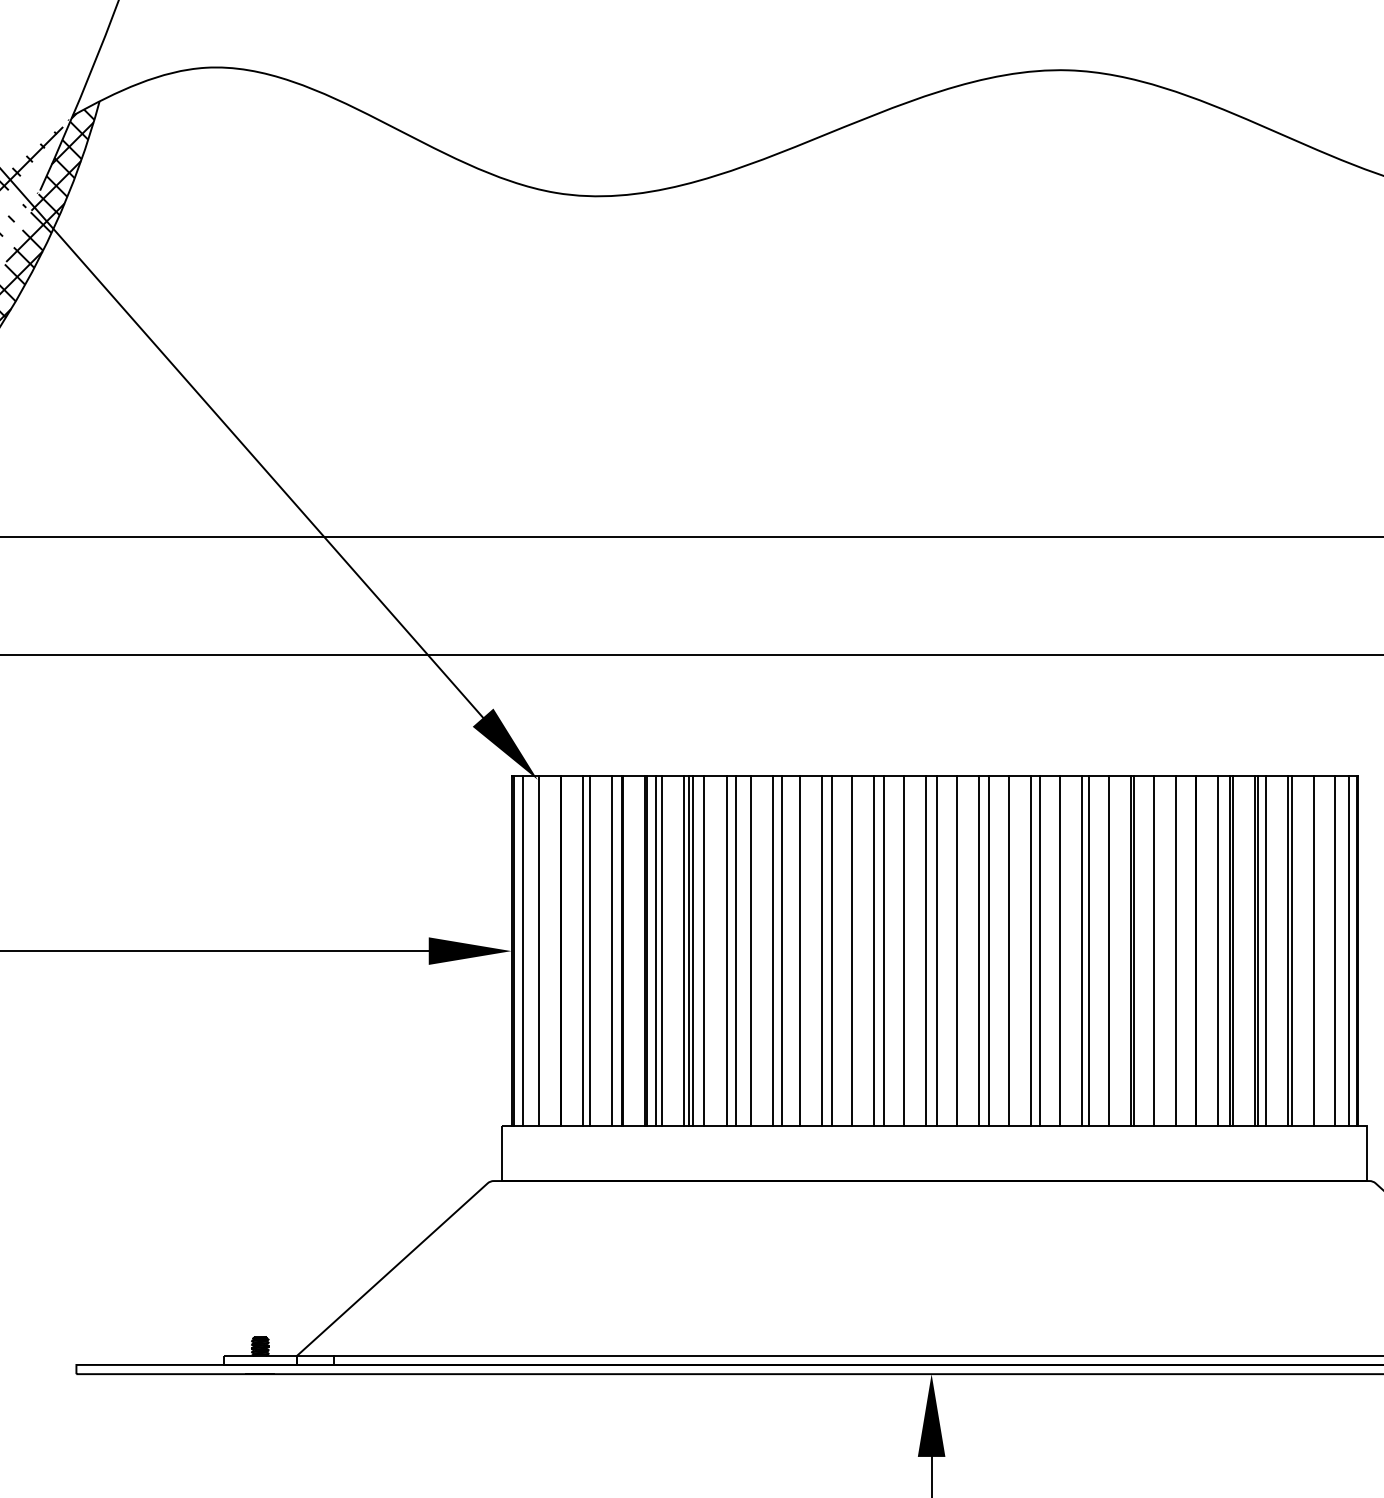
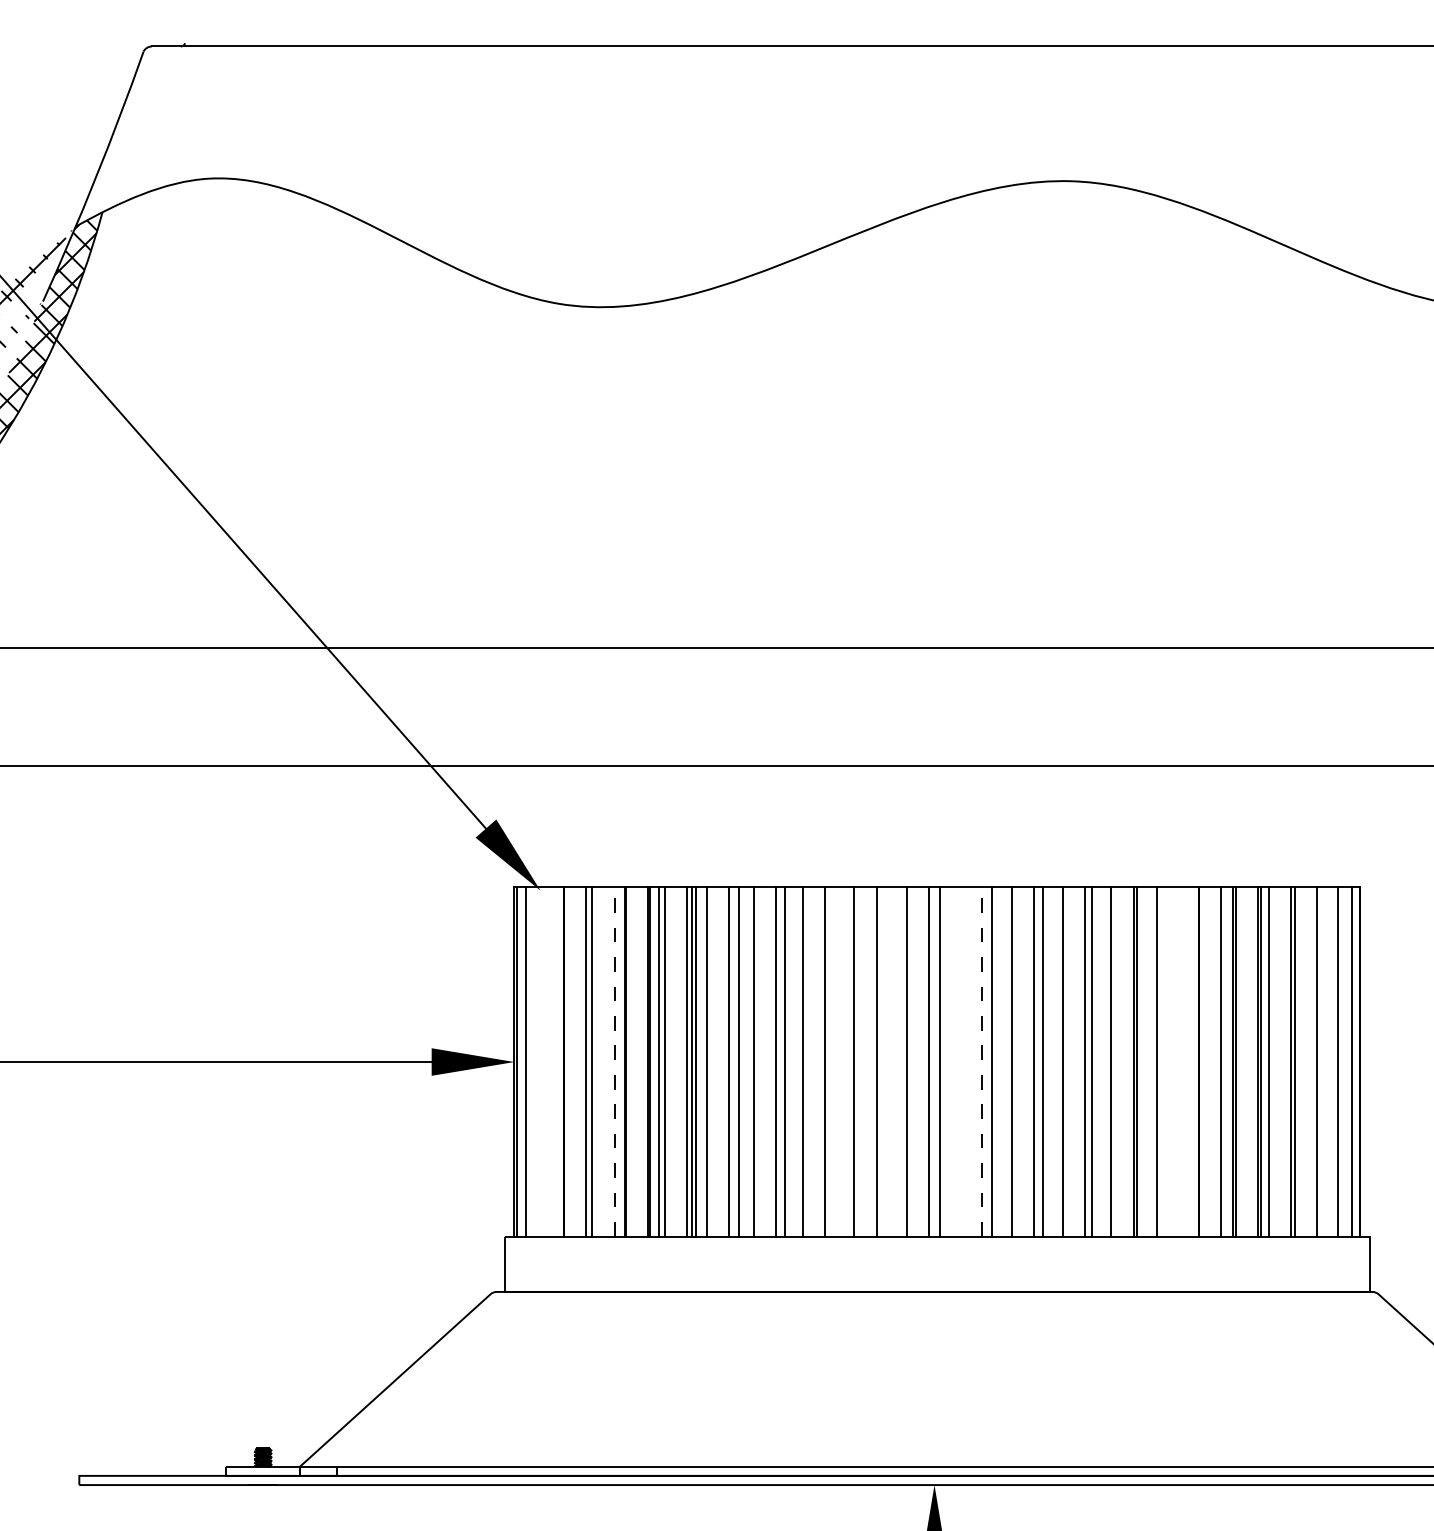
line: (539, 950) -> (542, 1061), removed
line: (832, 950) -> (835, 1061), removed
line: (884, 950) -> (887, 1061), removed
line: (956, 950) -> (959, 1061), removed
line: (1176, 950) -> (1179, 1061), removed
line: (611, 951) -> (614, 1062), solid -> dashed
line: (978, 951) -> (981, 1062), solid -> dashed

